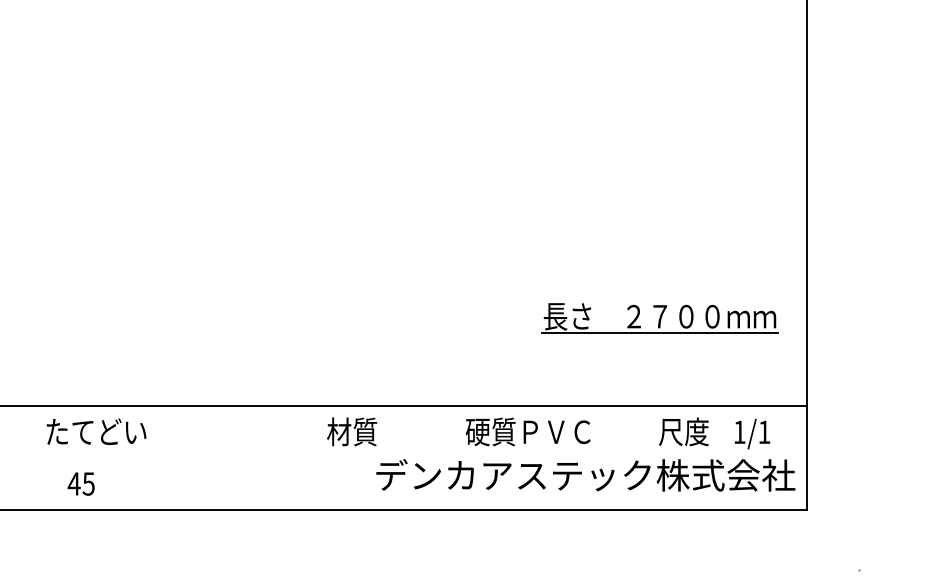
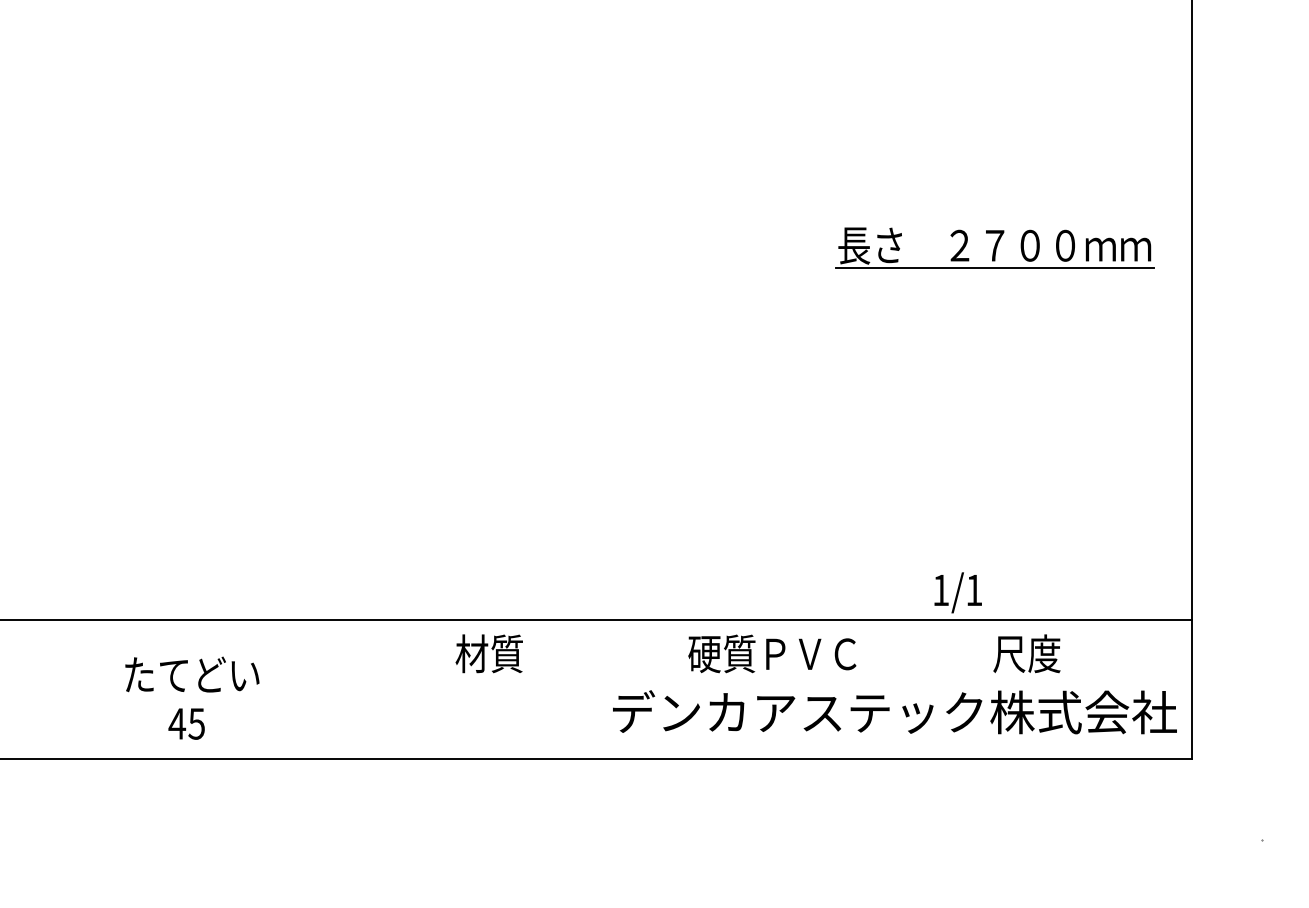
part: (659, 317) -> (994, 247), moved
text: (96, 431) -> (192, 674), moved
text: (351, 431) -> (488, 653), moved
text: (528, 431) -> (772, 653), moved
text: (751, 433) -> (957, 592), moved
text: (81, 483) -> (186, 723), moved

